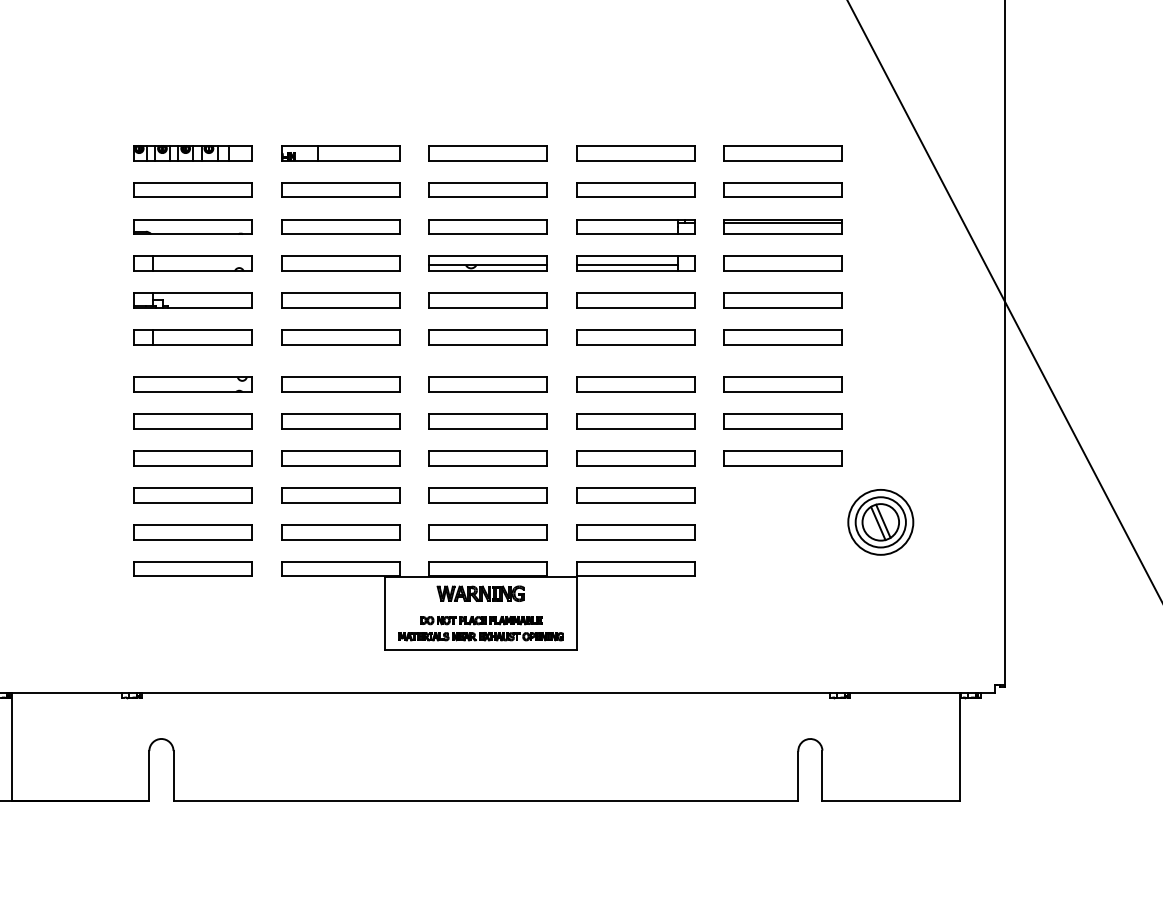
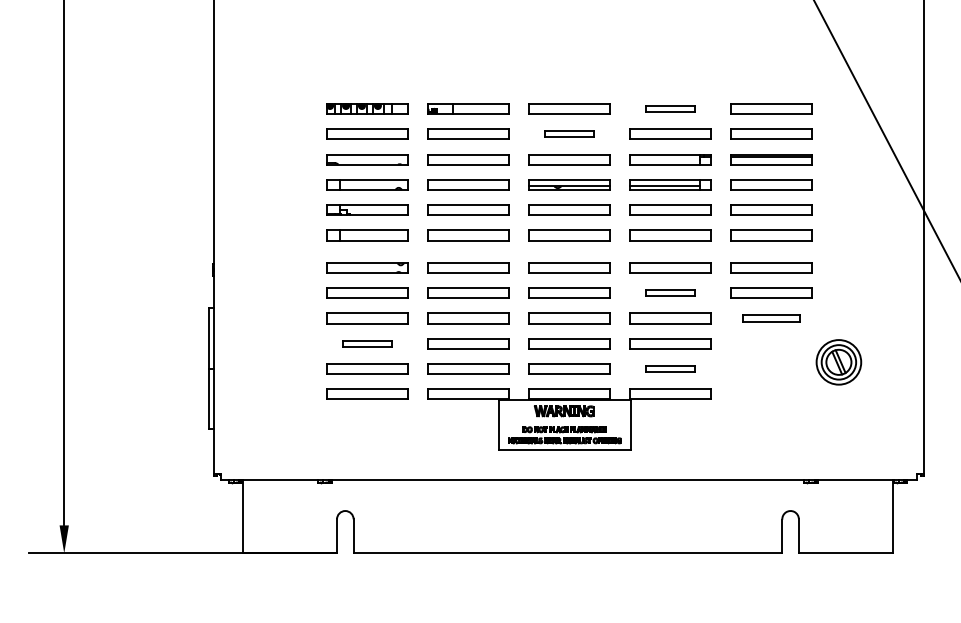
part: (635, 152) -> (670, 108), size x0.6
part: (488, 188) -> (569, 133), size x0.6
part: (635, 420) -> (670, 292), size x0.6
part: (782, 458) -> (771, 318), size x0.7
part: (193, 494) -> (367, 343), size x0.6
part: (635, 531) -> (670, 368), size x0.6

